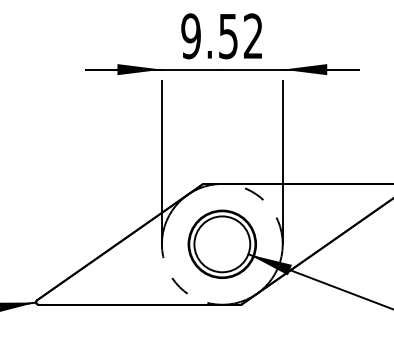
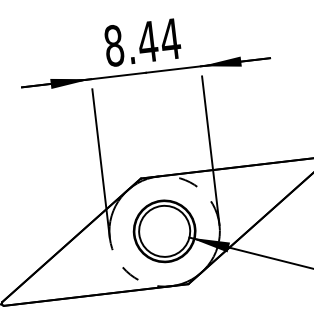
text: (222, 36) -> (142, 42), 9.52 -> 8.44

